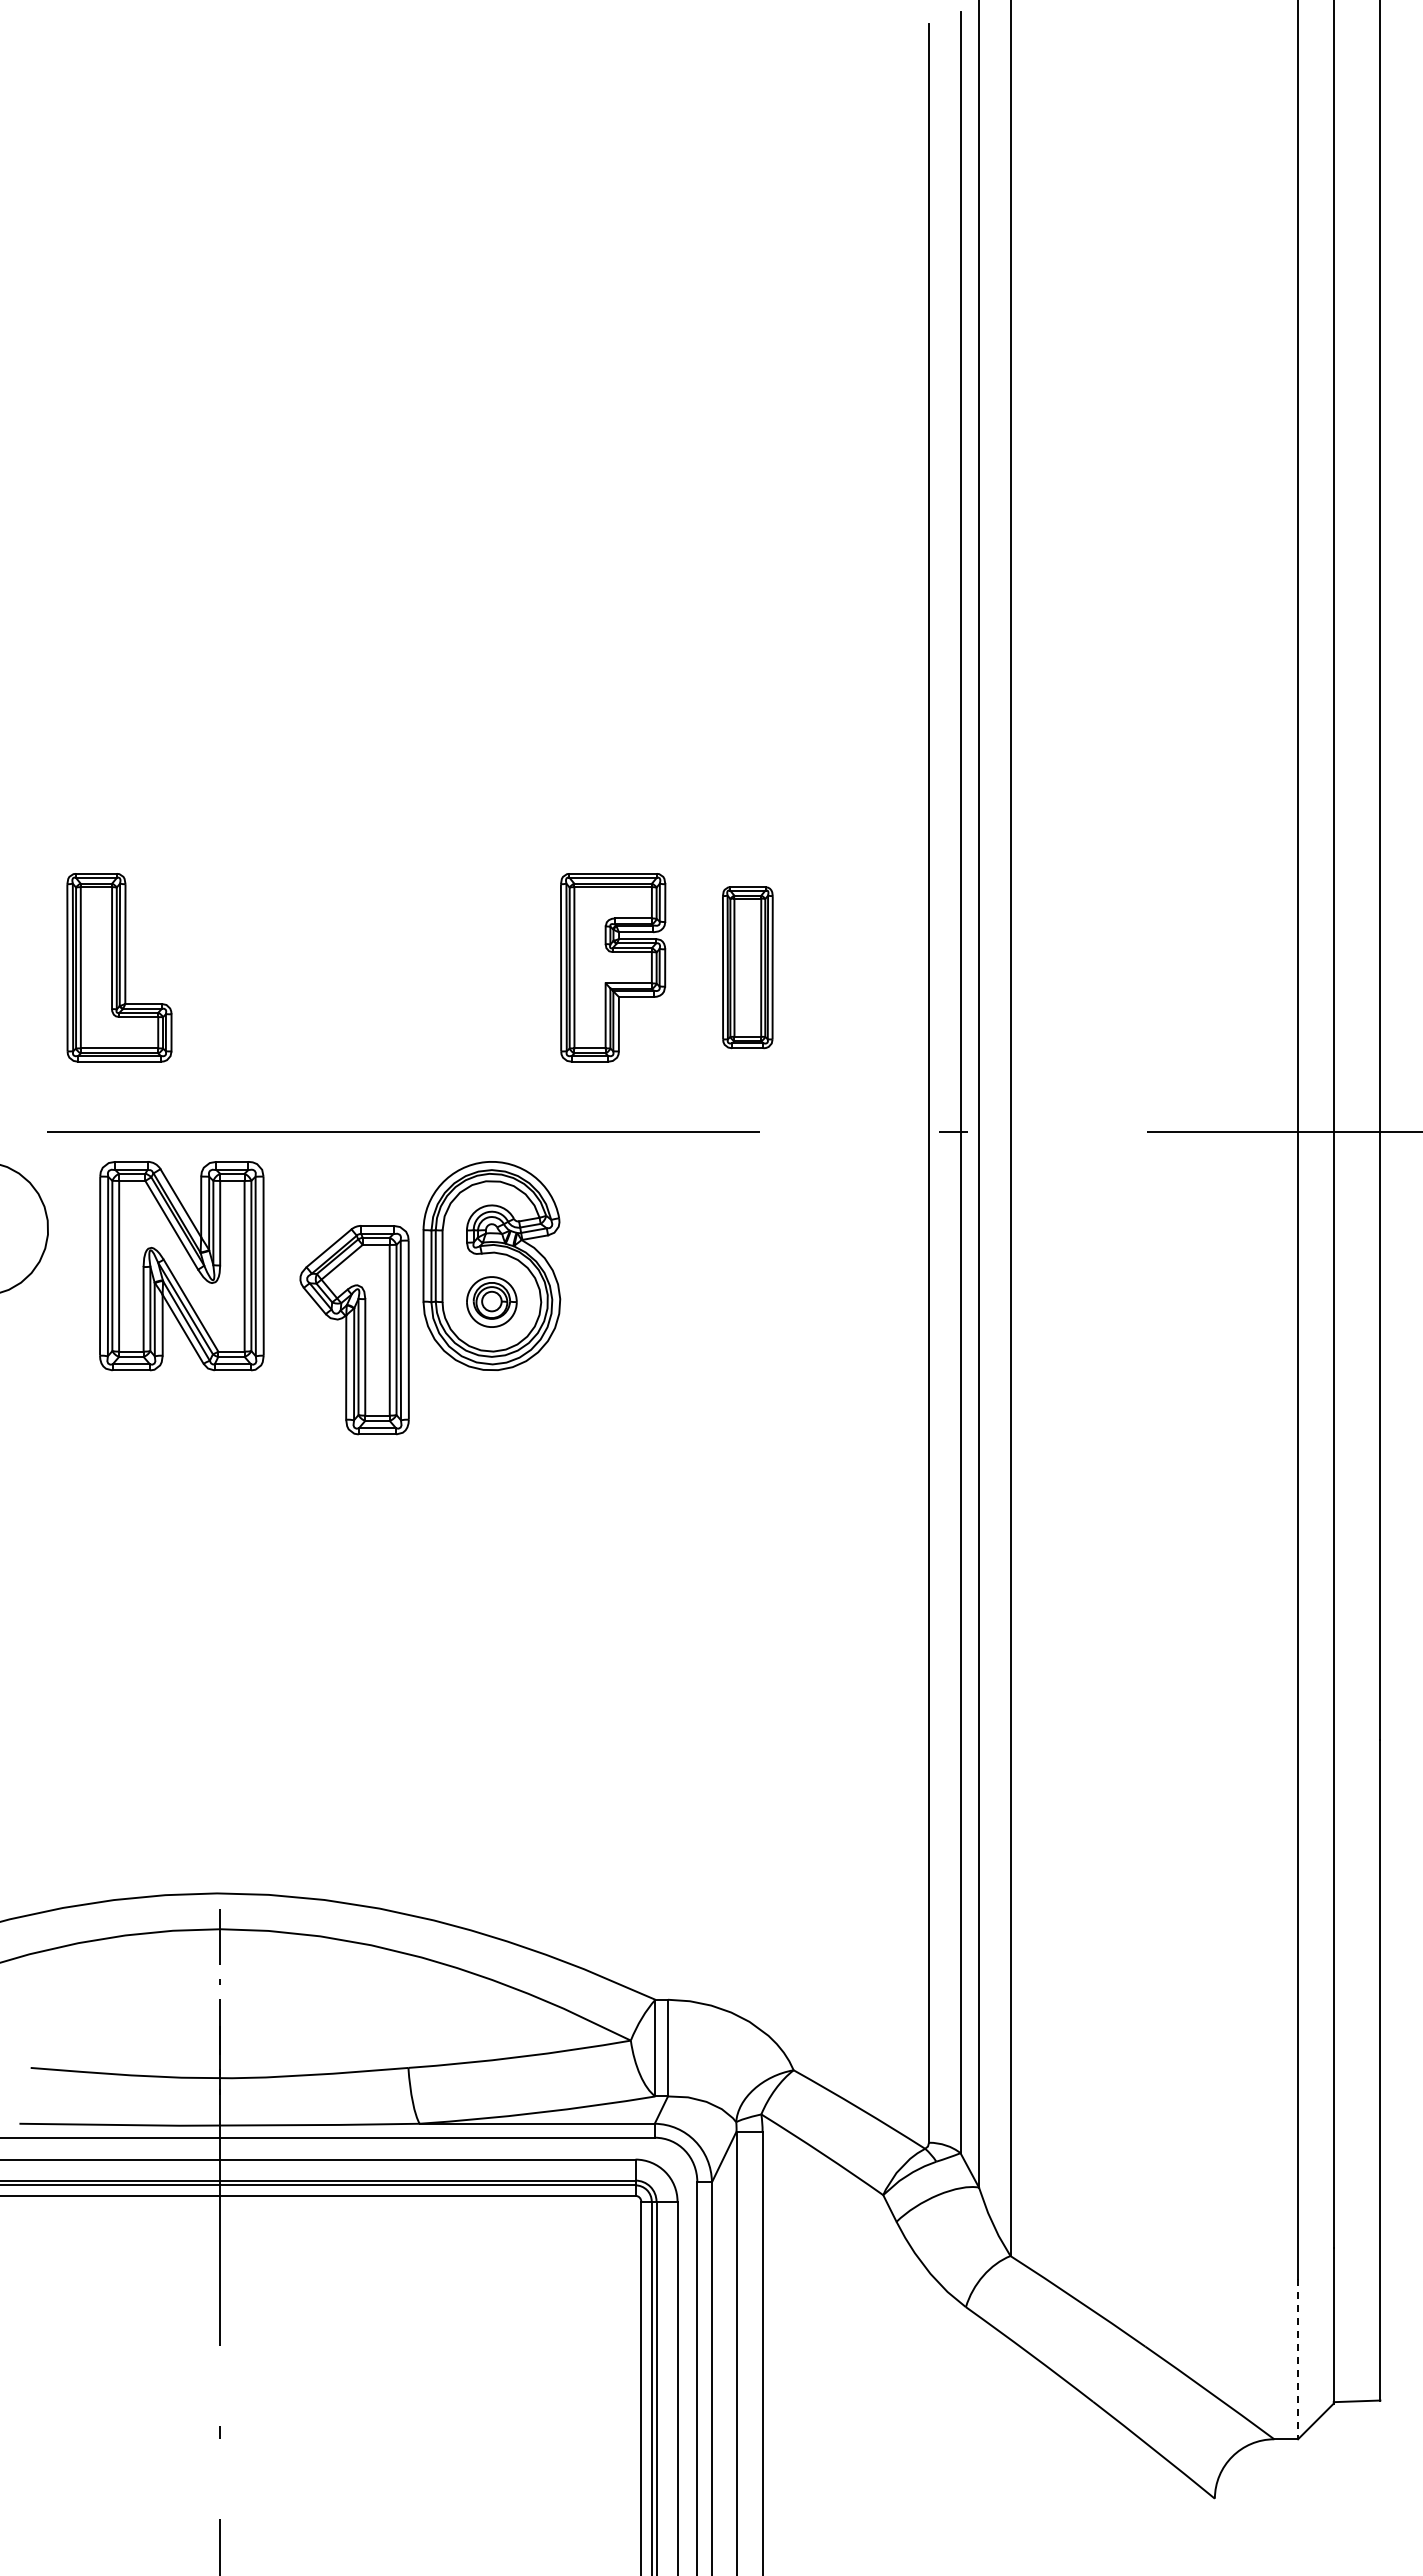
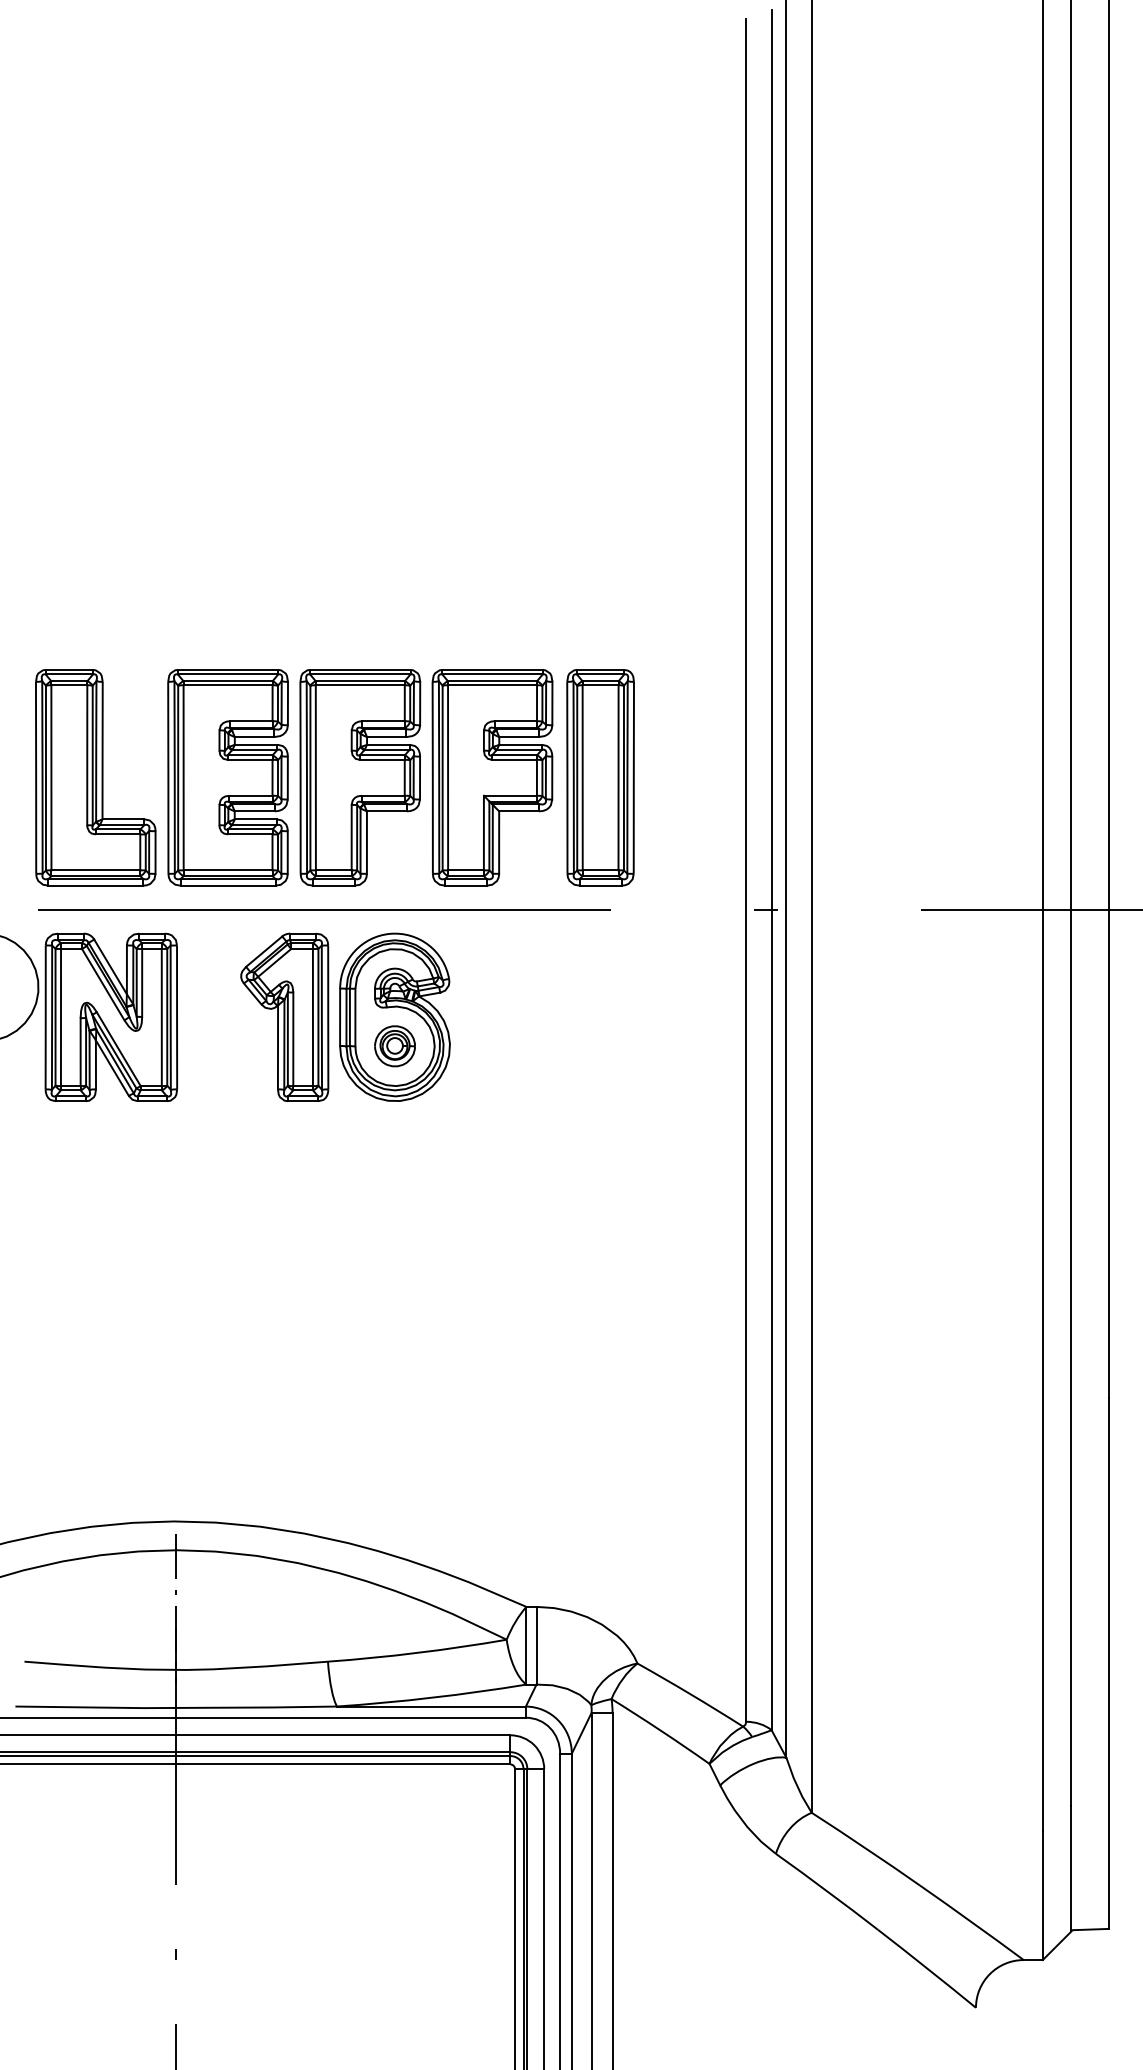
part: (119, 967) -> (95, 777), size x1.43
part: (283, 967) -> (227, 777), added
part: (448, 967) -> (360, 777), added
part: (612, 967) -> (491, 777), size x1.43
part: (747, 967) -> (600, 777), size x1.67
part: (181, 1266) -> (111, 1017), moved
part: (354, 1330) -> (284, 1017), moved
line: (1298, 2359) -> (1043, 1895), dashed -> solid

